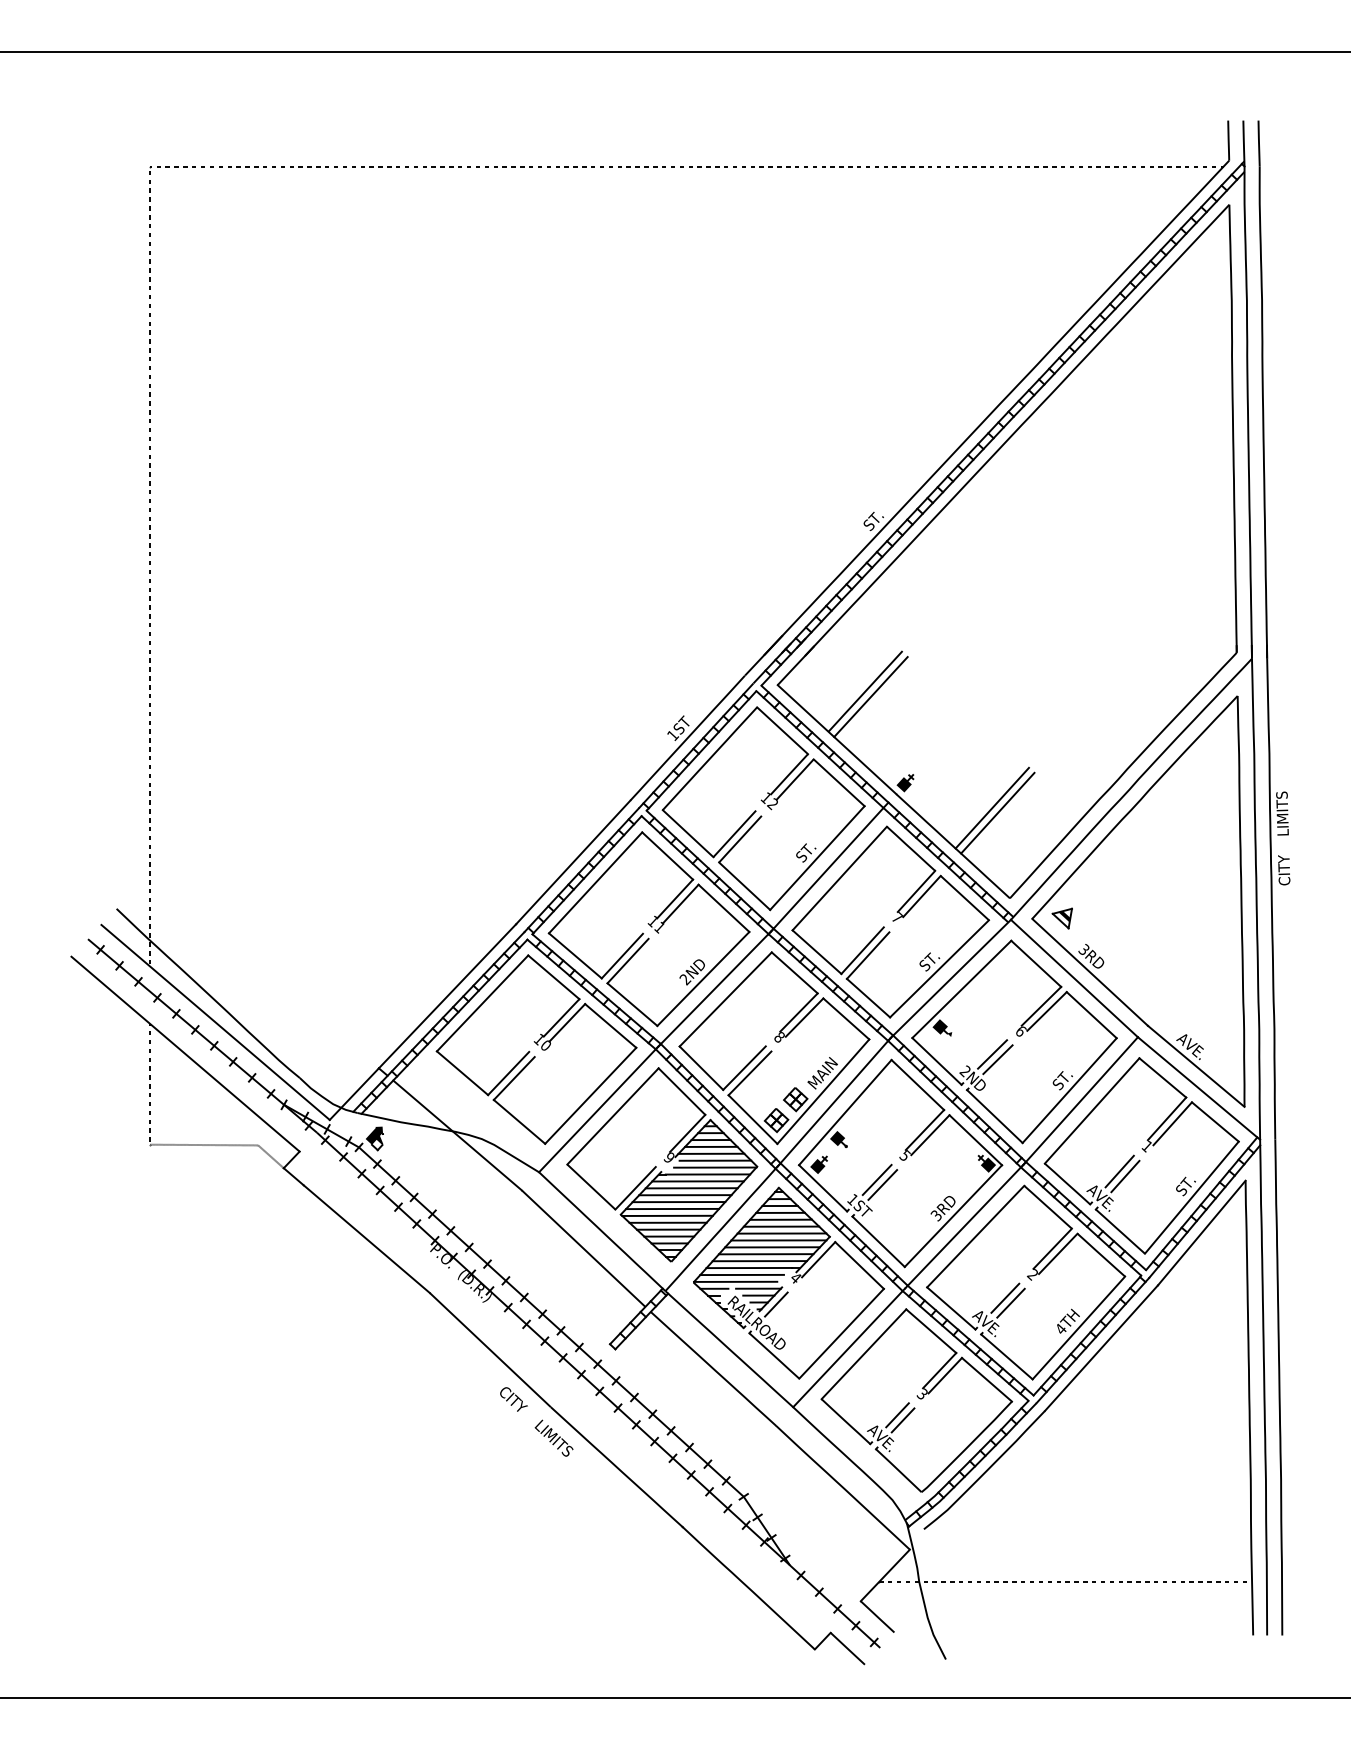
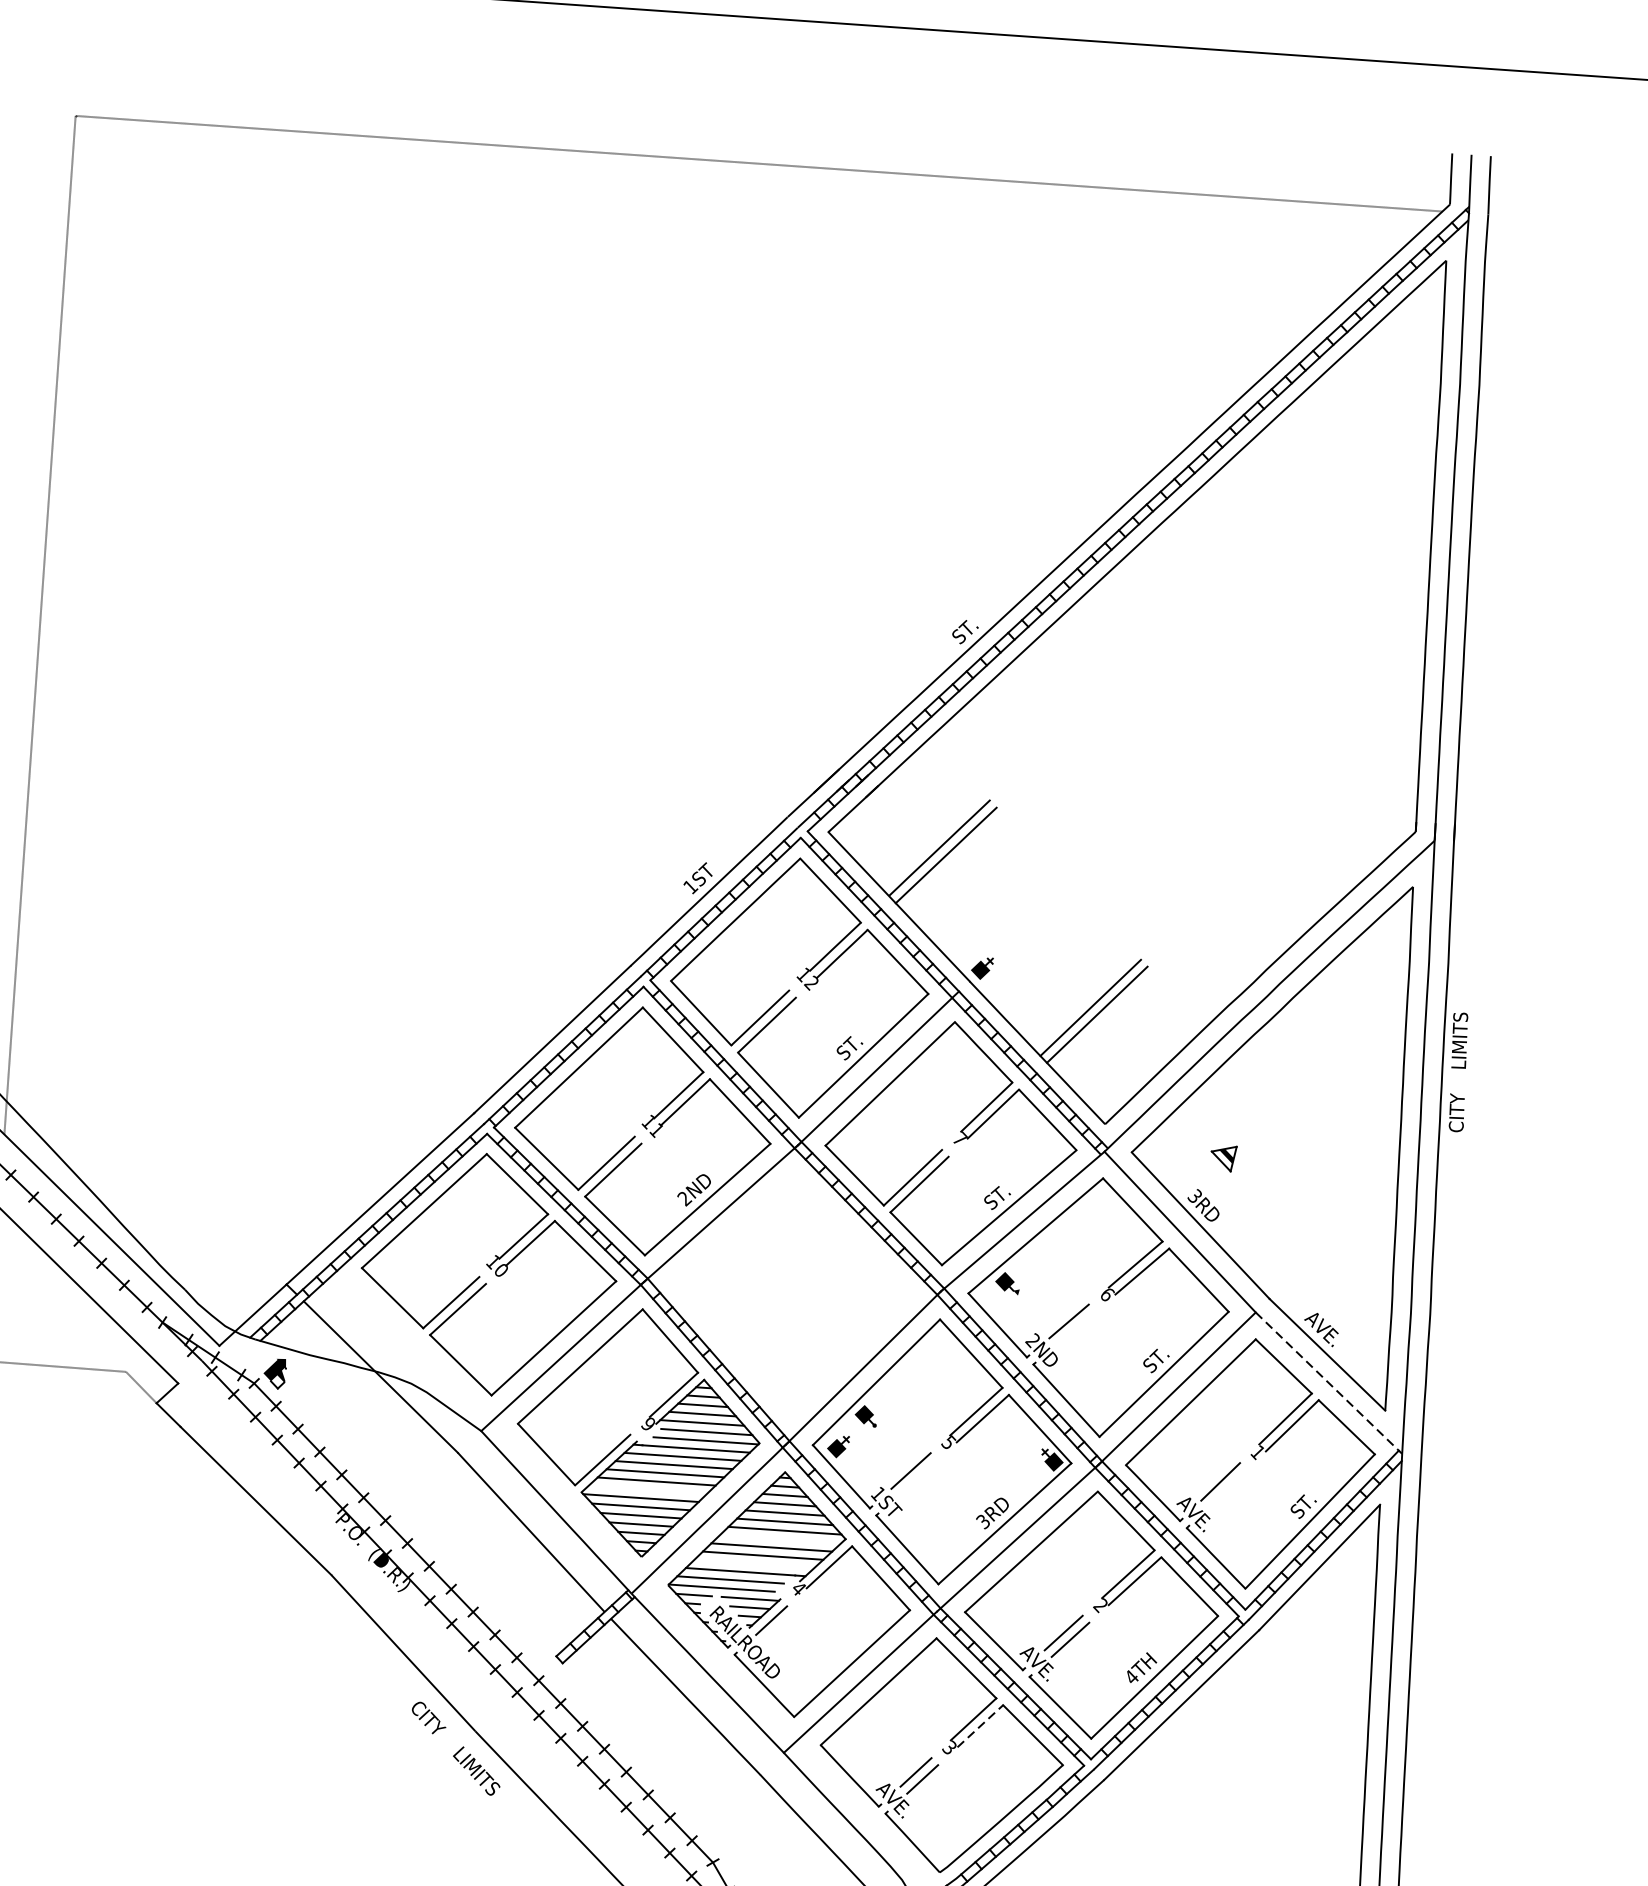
part: (1061, 918) -> (1222, 1158), moved
part: (774, 1048) -> (792, 1294), removed
line: (997, 1059) -> (1074, 1328), removed
line: (1199, 1088) -> (1329, 1383), solid -> dashed
line: (1125, 1176) -> (1227, 1488), removed
line: (882, 1184) -> (917, 1477), removed
line: (672, 1208) -> (647, 1489), removed
line: (778, 1240) -> (780, 1539), removed
line: (759, 1261) -> (753, 1564), removed
line: (945, 1375) -> (980, 1726), solid -> dashed

